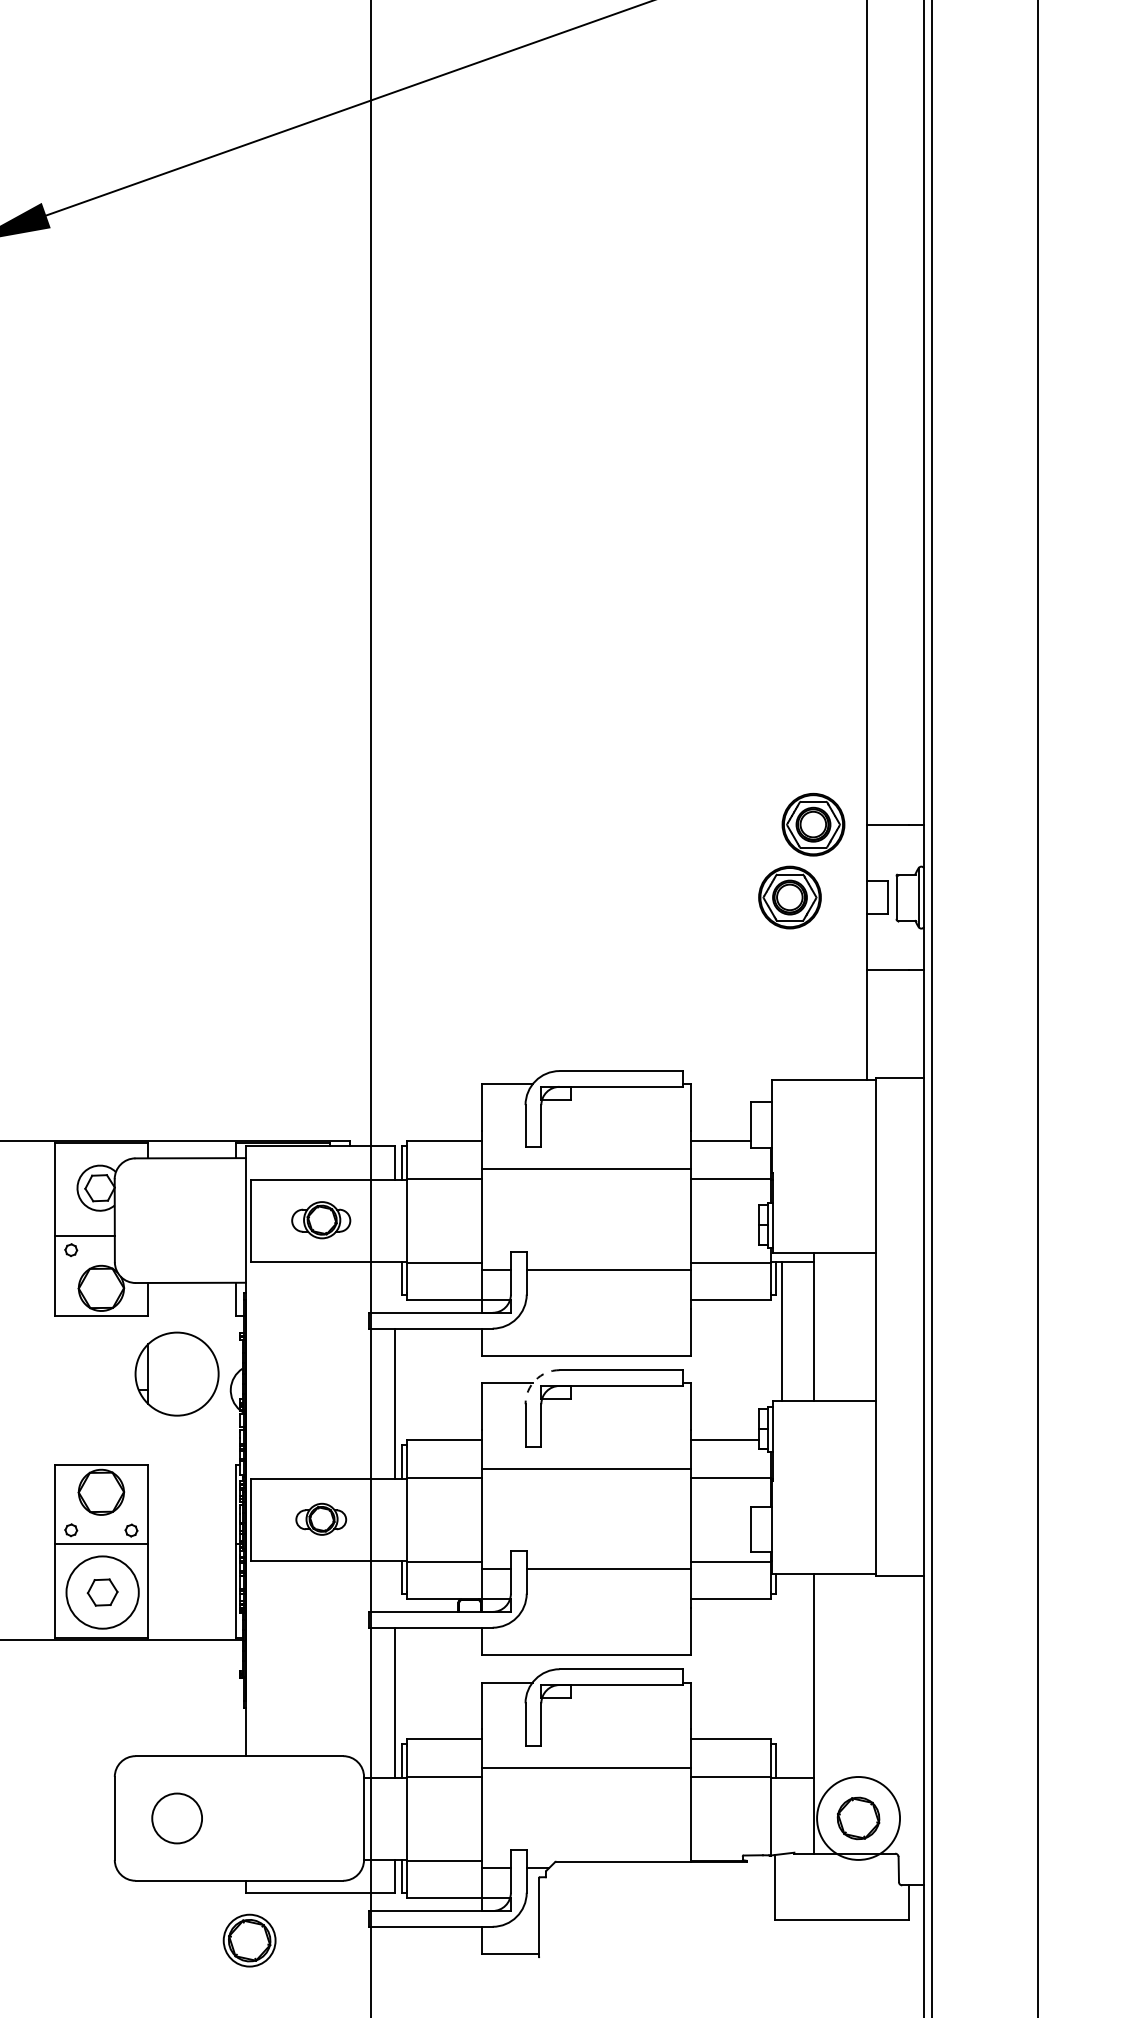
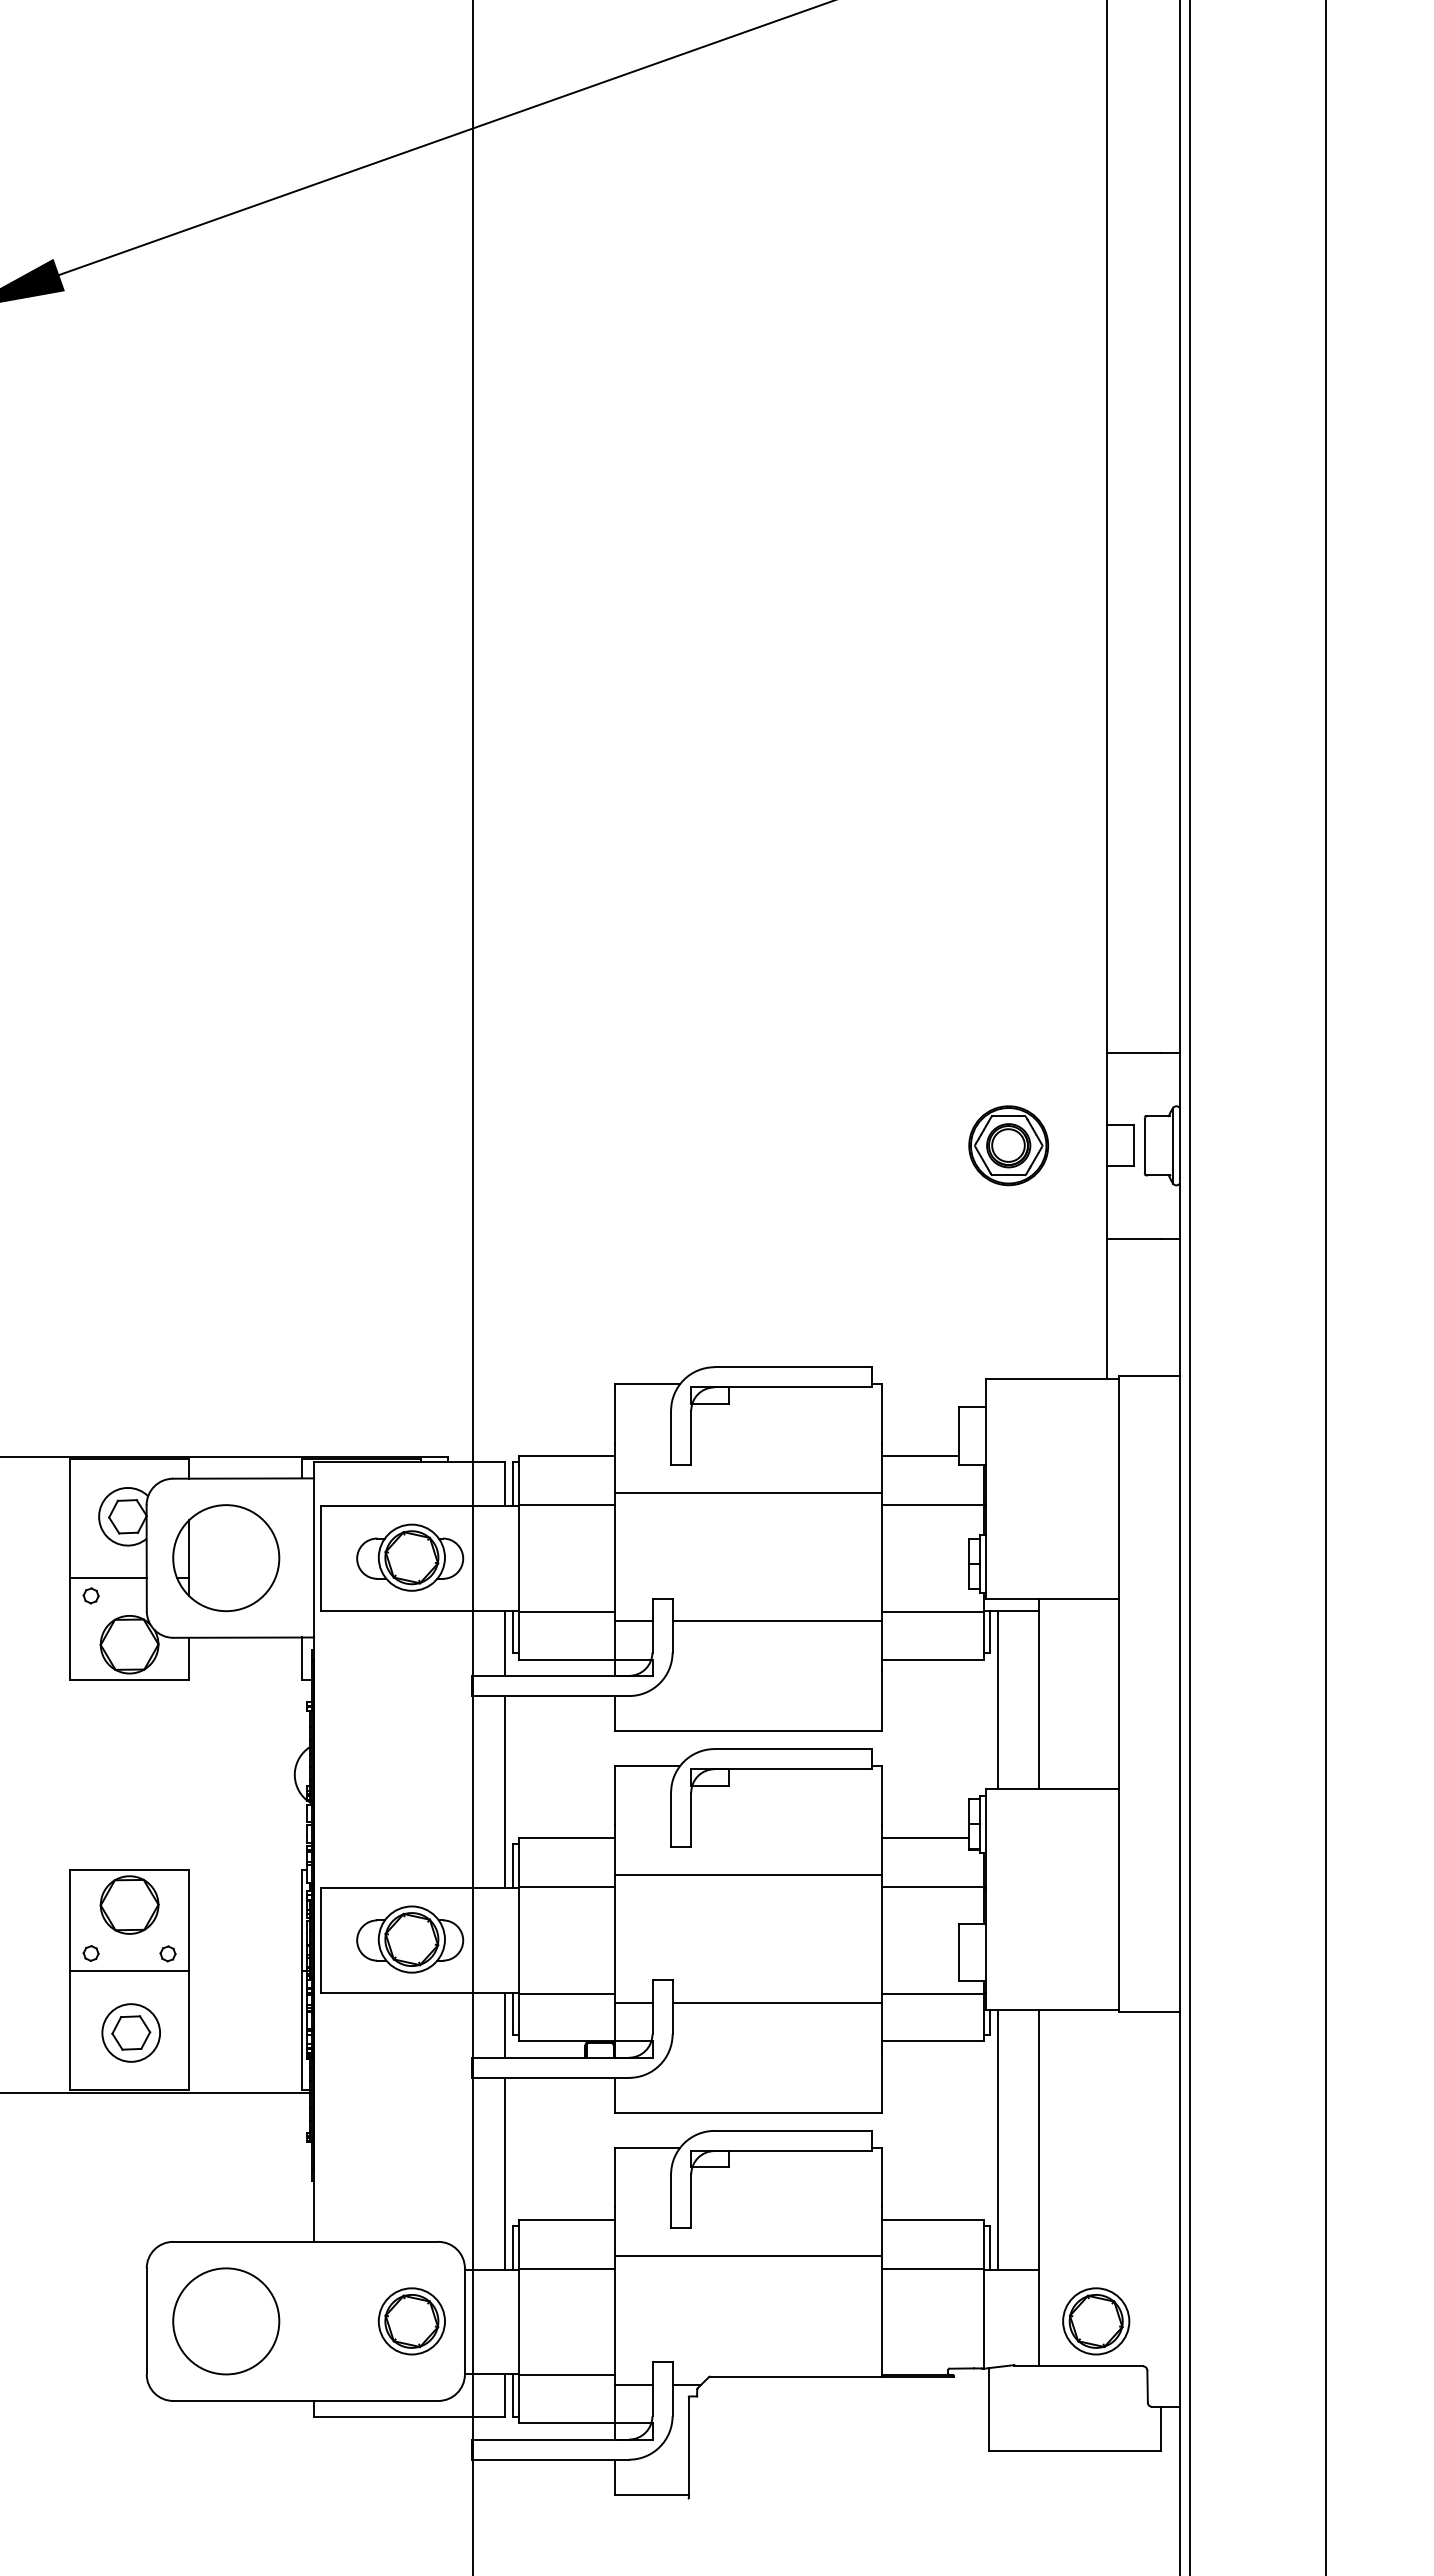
part: (813, 824) -> (1038, 1052), removed
part: (321, 1220) -> (410, 1557), size x1.43
line: (395, 1286) -> (505, 1642), added
part: (177, 1374) -> (226, 1558), moved
arc: (535, 1379) -> (683, 1761), dashed -> solid
part: (321, 1519) -> (410, 1939), size x1.67
line: (395, 1585) -> (505, 2024), added
circle: (102, 1592) -> (131, 2032), size x0.62
line: (781, 1675) -> (998, 2139), added
circle: (177, 1818) -> (226, 2321), size x1.67
circle: (858, 1818) -> (1096, 2321), size x0.62
part: (249, 1940) -> (411, 2321), moved

